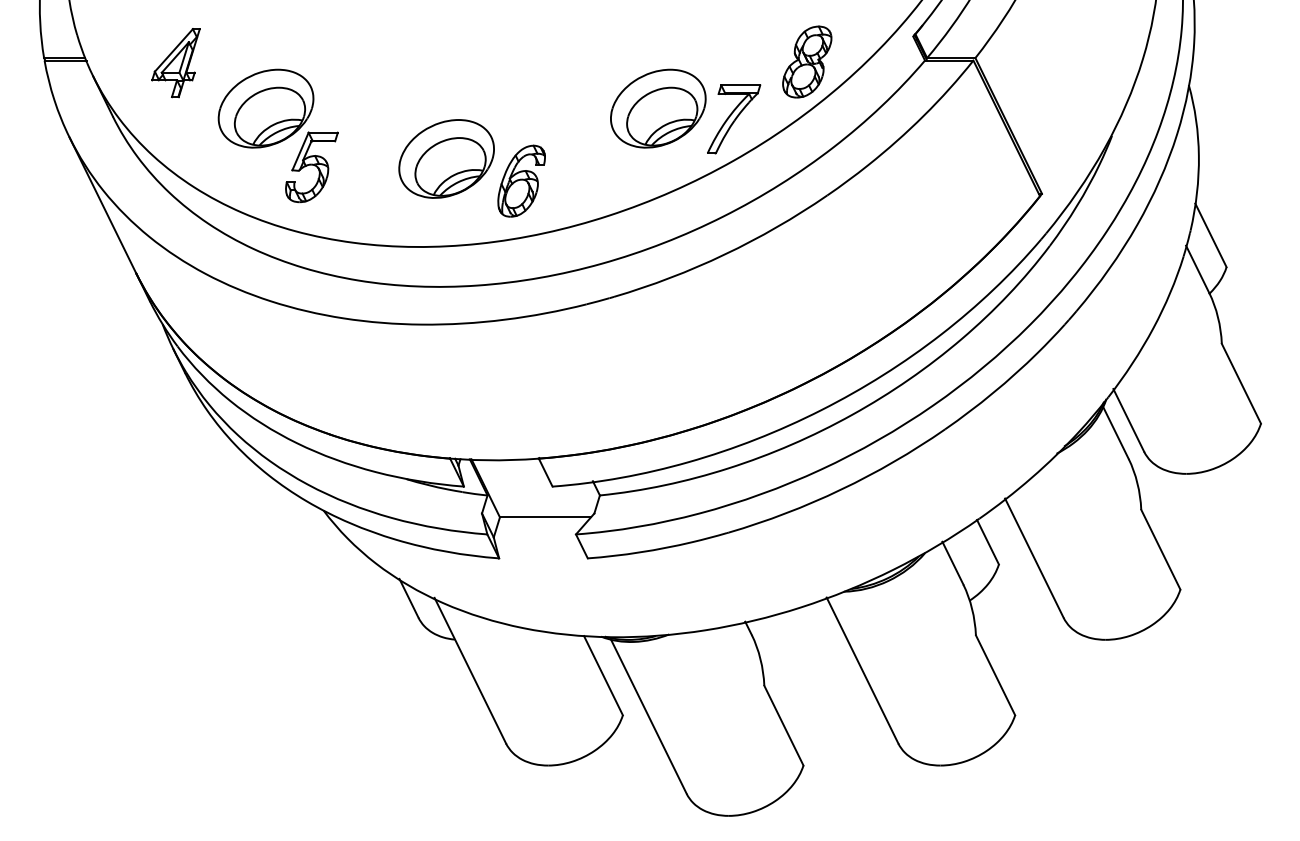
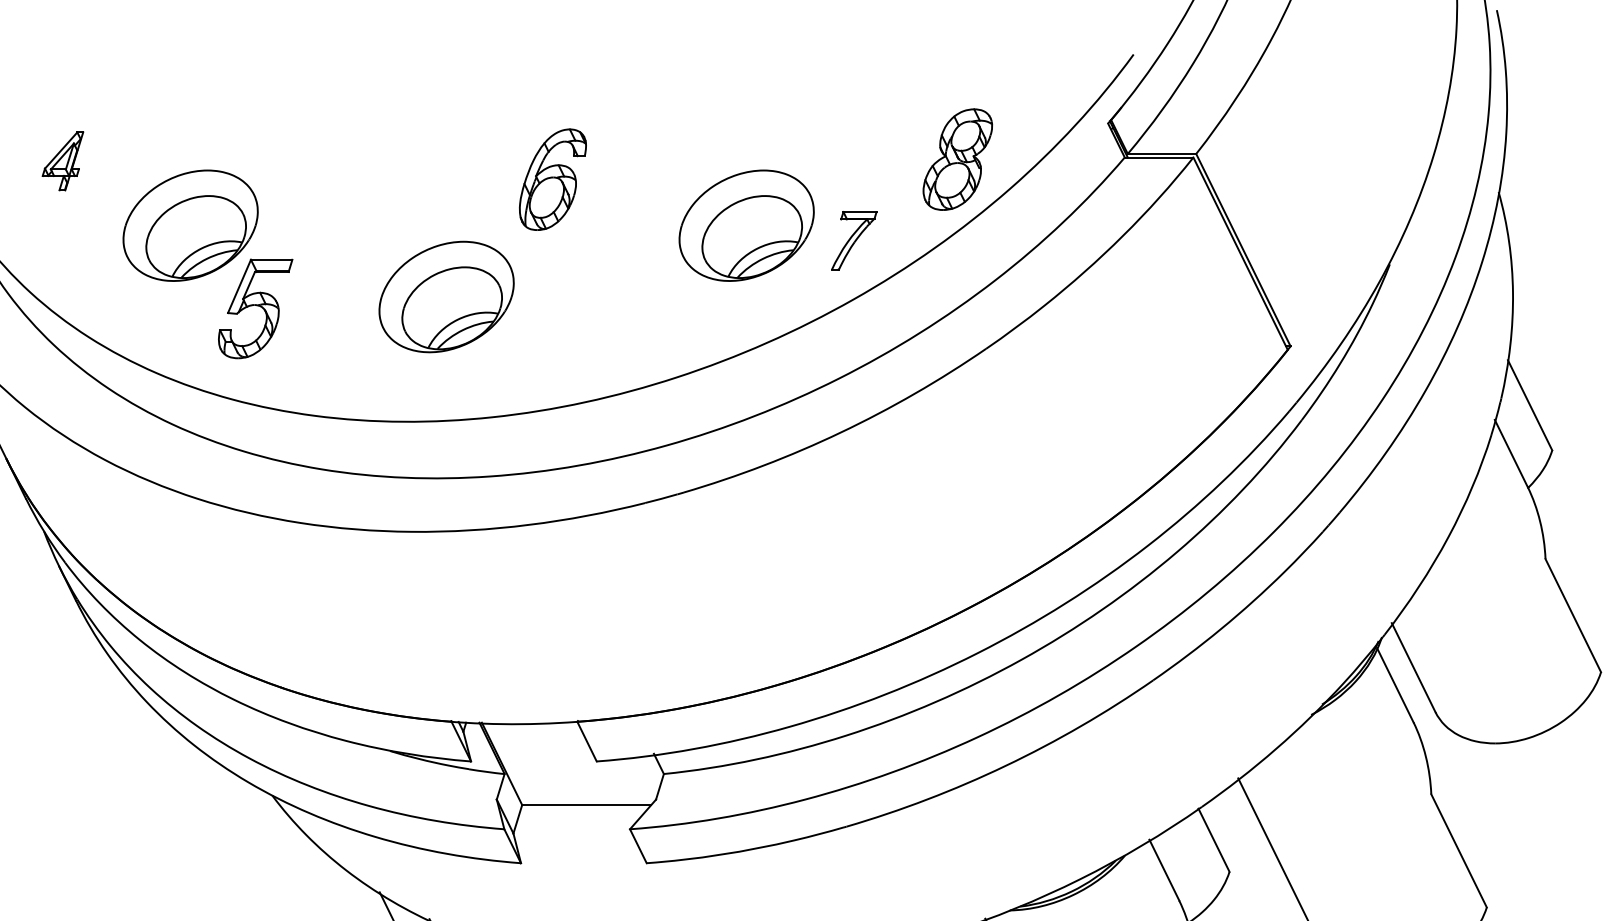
part: (175, 63) -> (62, 161), size x0.6
part: (734, 119) -> (854, 241), size x0.6
part: (521, 180) -> (552, 178), moved

